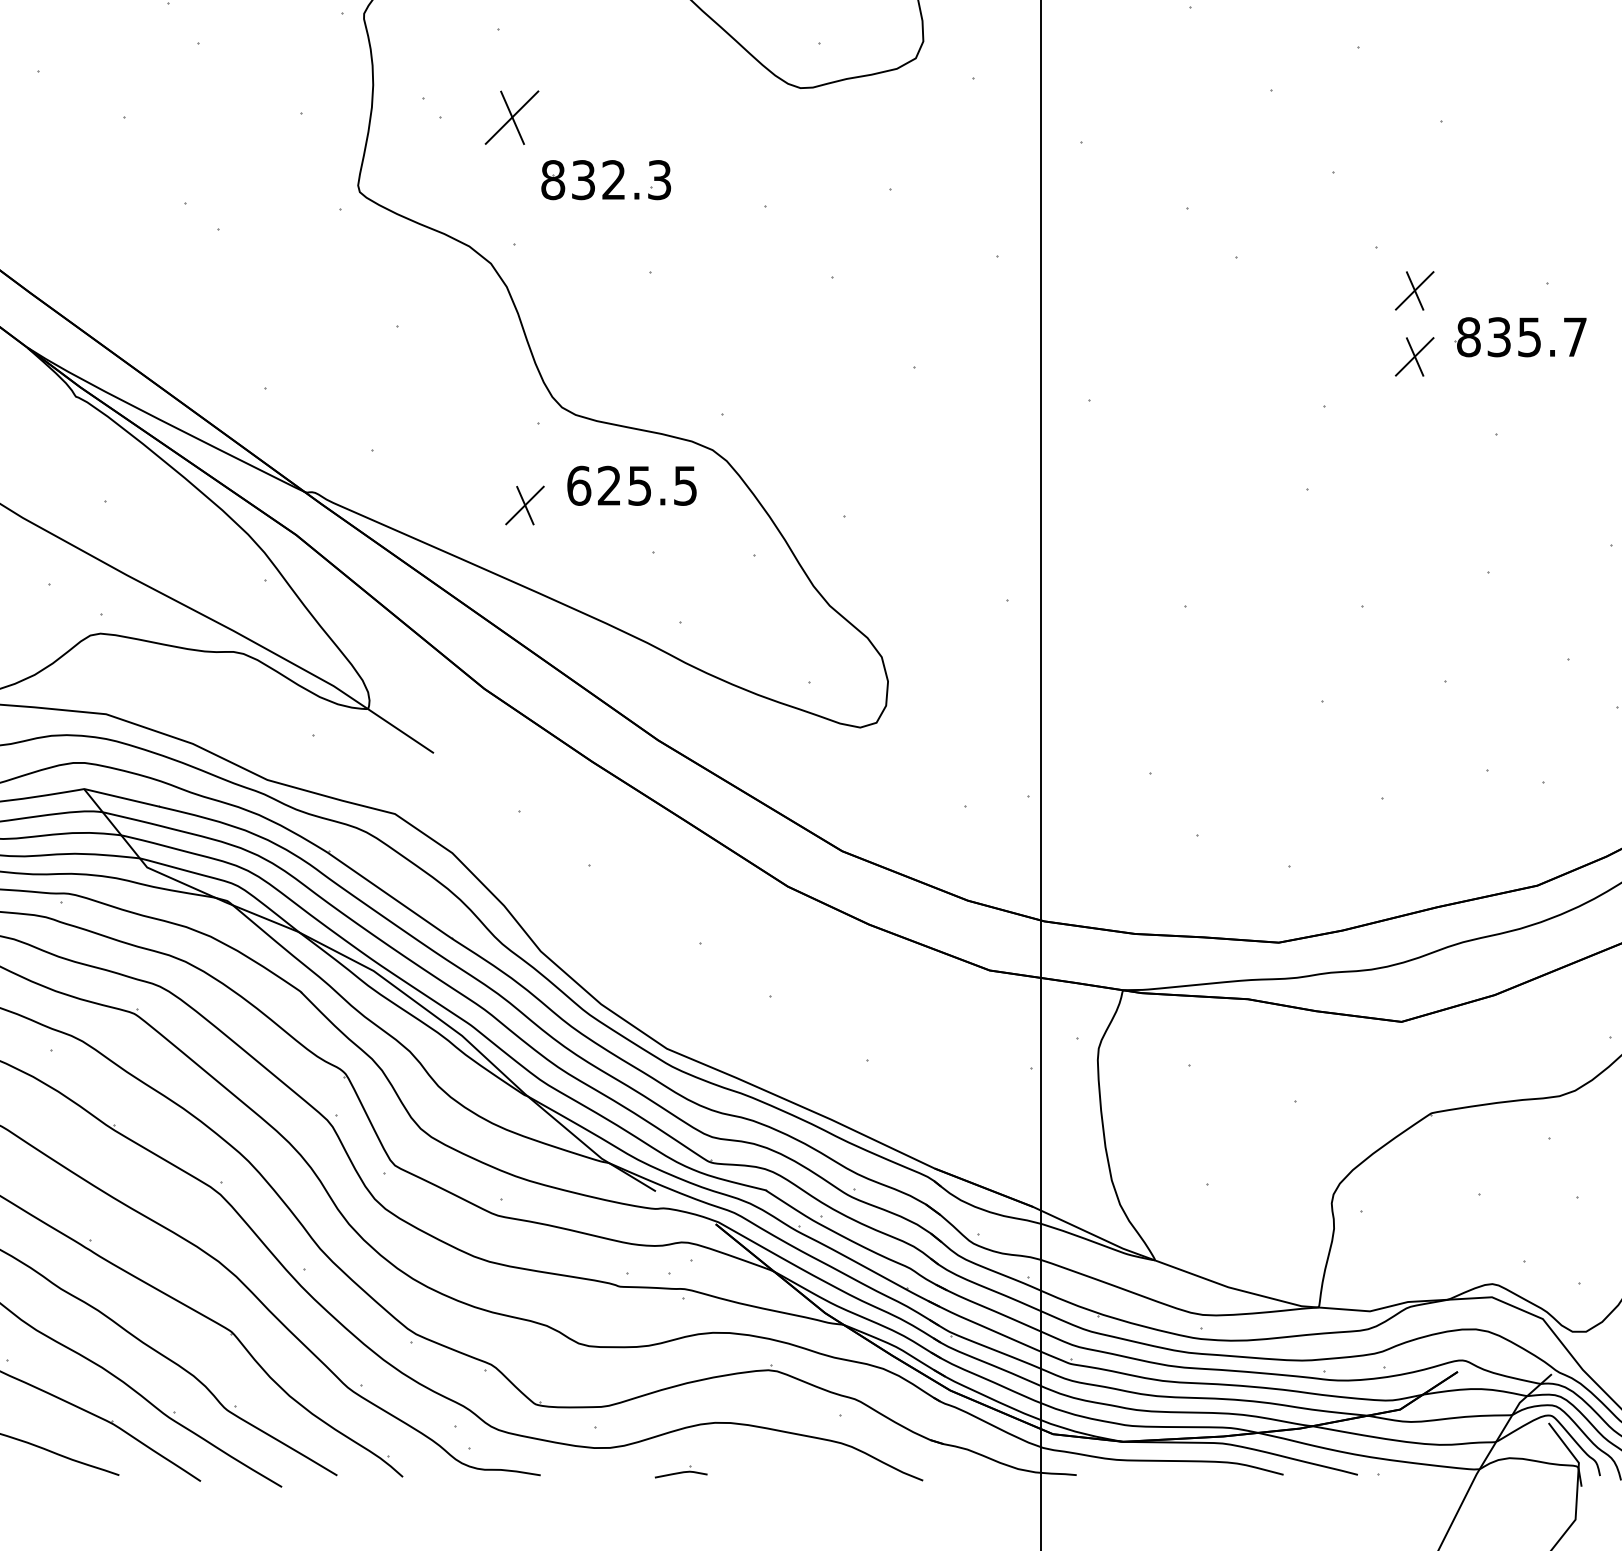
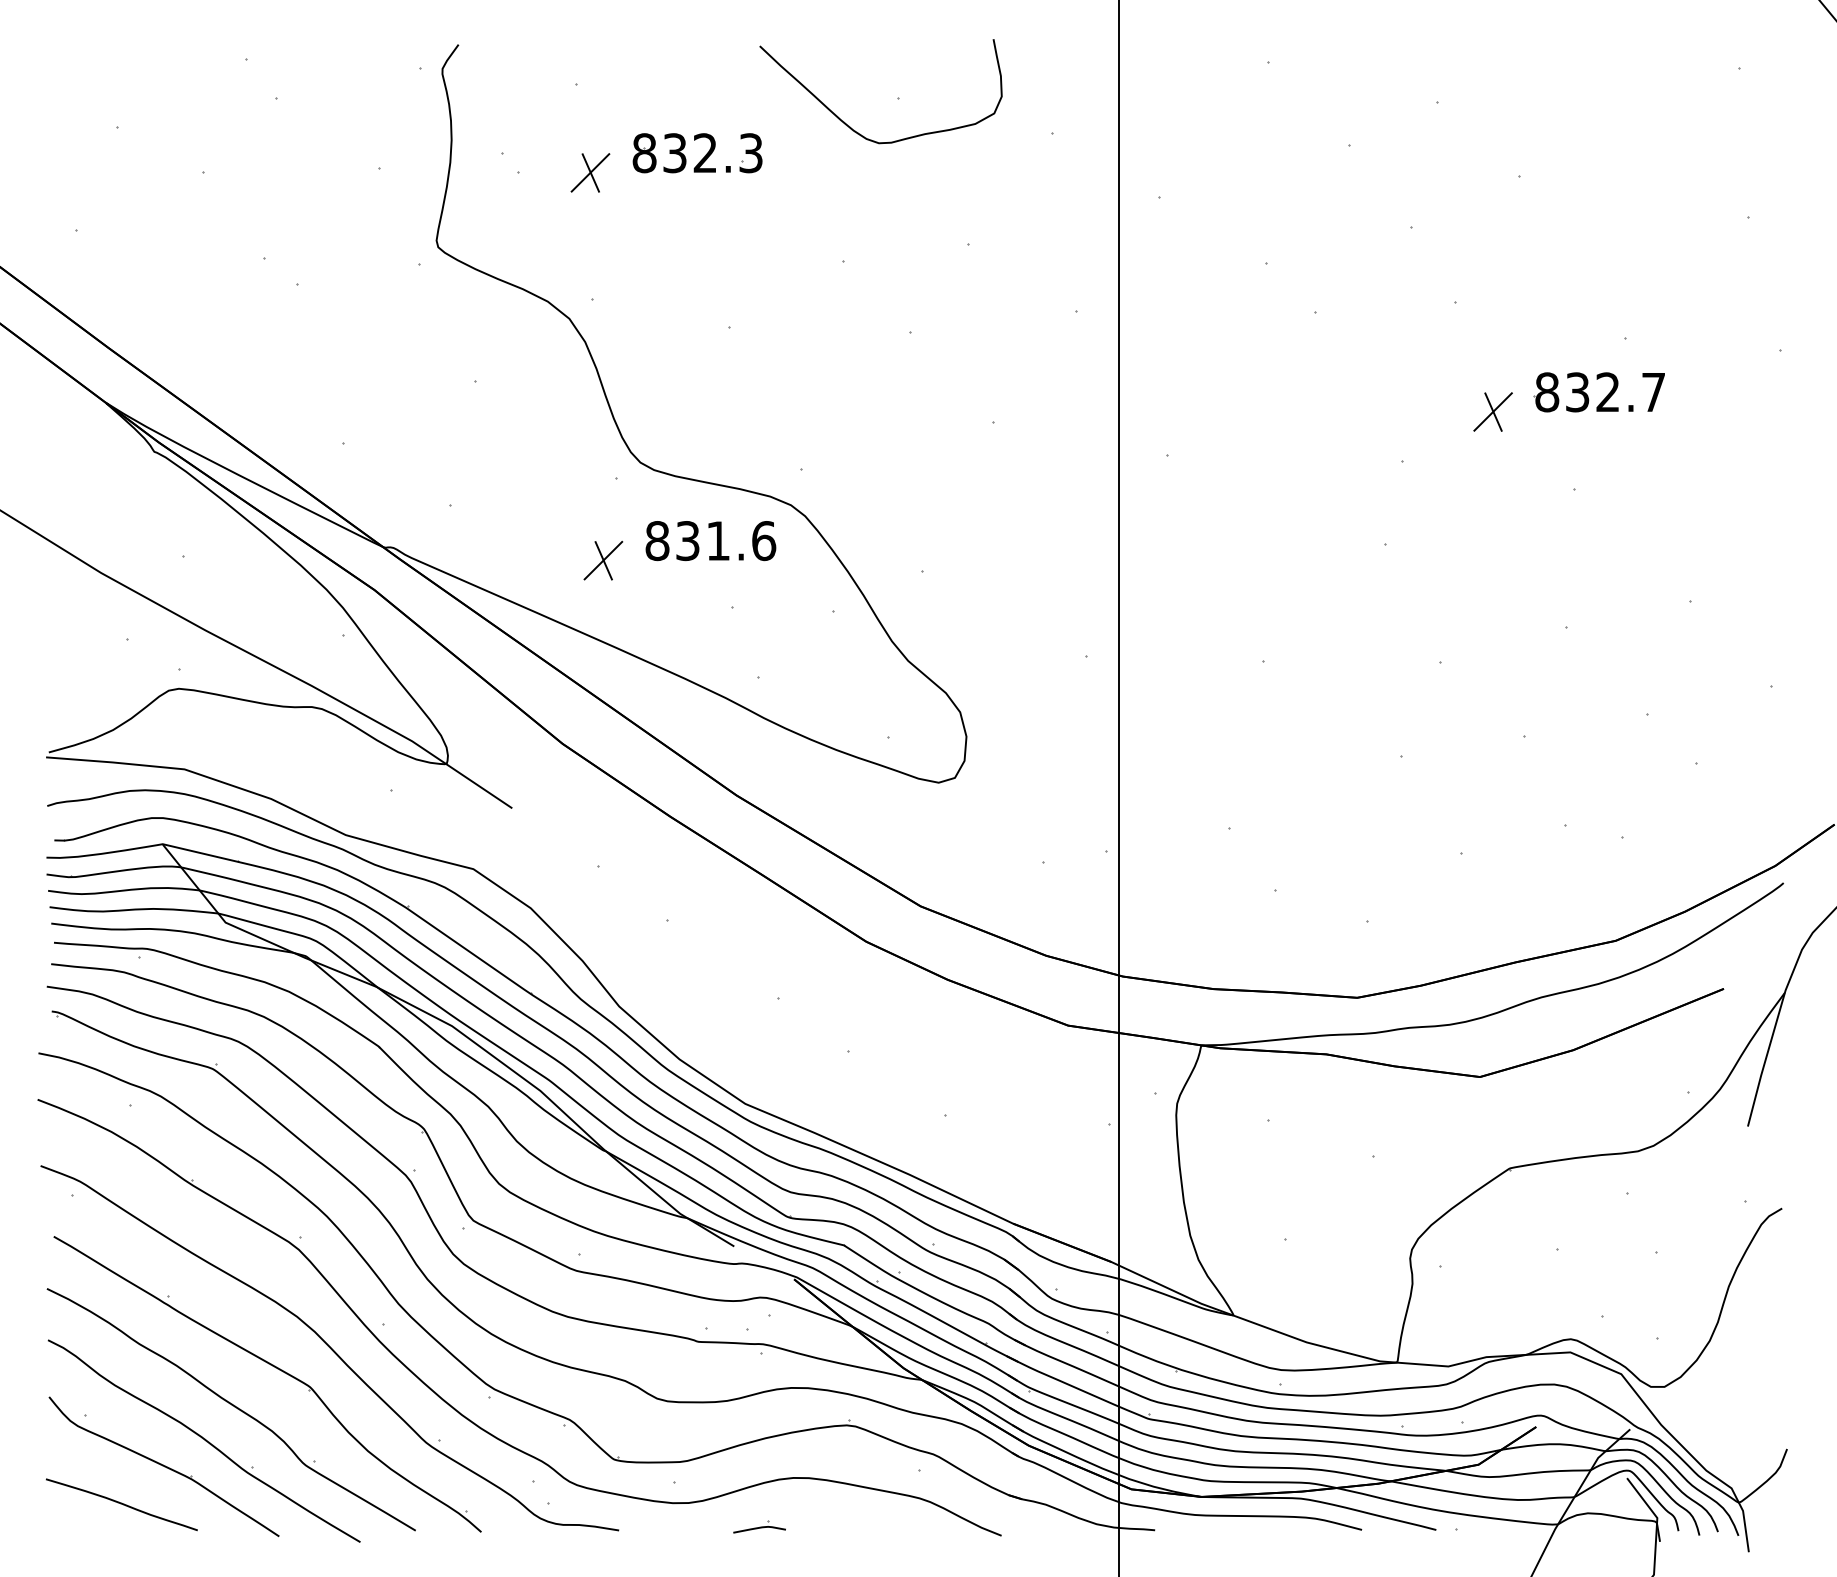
part: (512, 117) -> (590, 172), size x0.71
part: (611, 185) -> (702, 158), moved
part: (1414, 290) -> (1492, 345), removed
text: (1529, 337) -> (1607, 392), 835.7 -> 832.7
text: (632, 486) -> (710, 541), 625.5 -> 831.6

